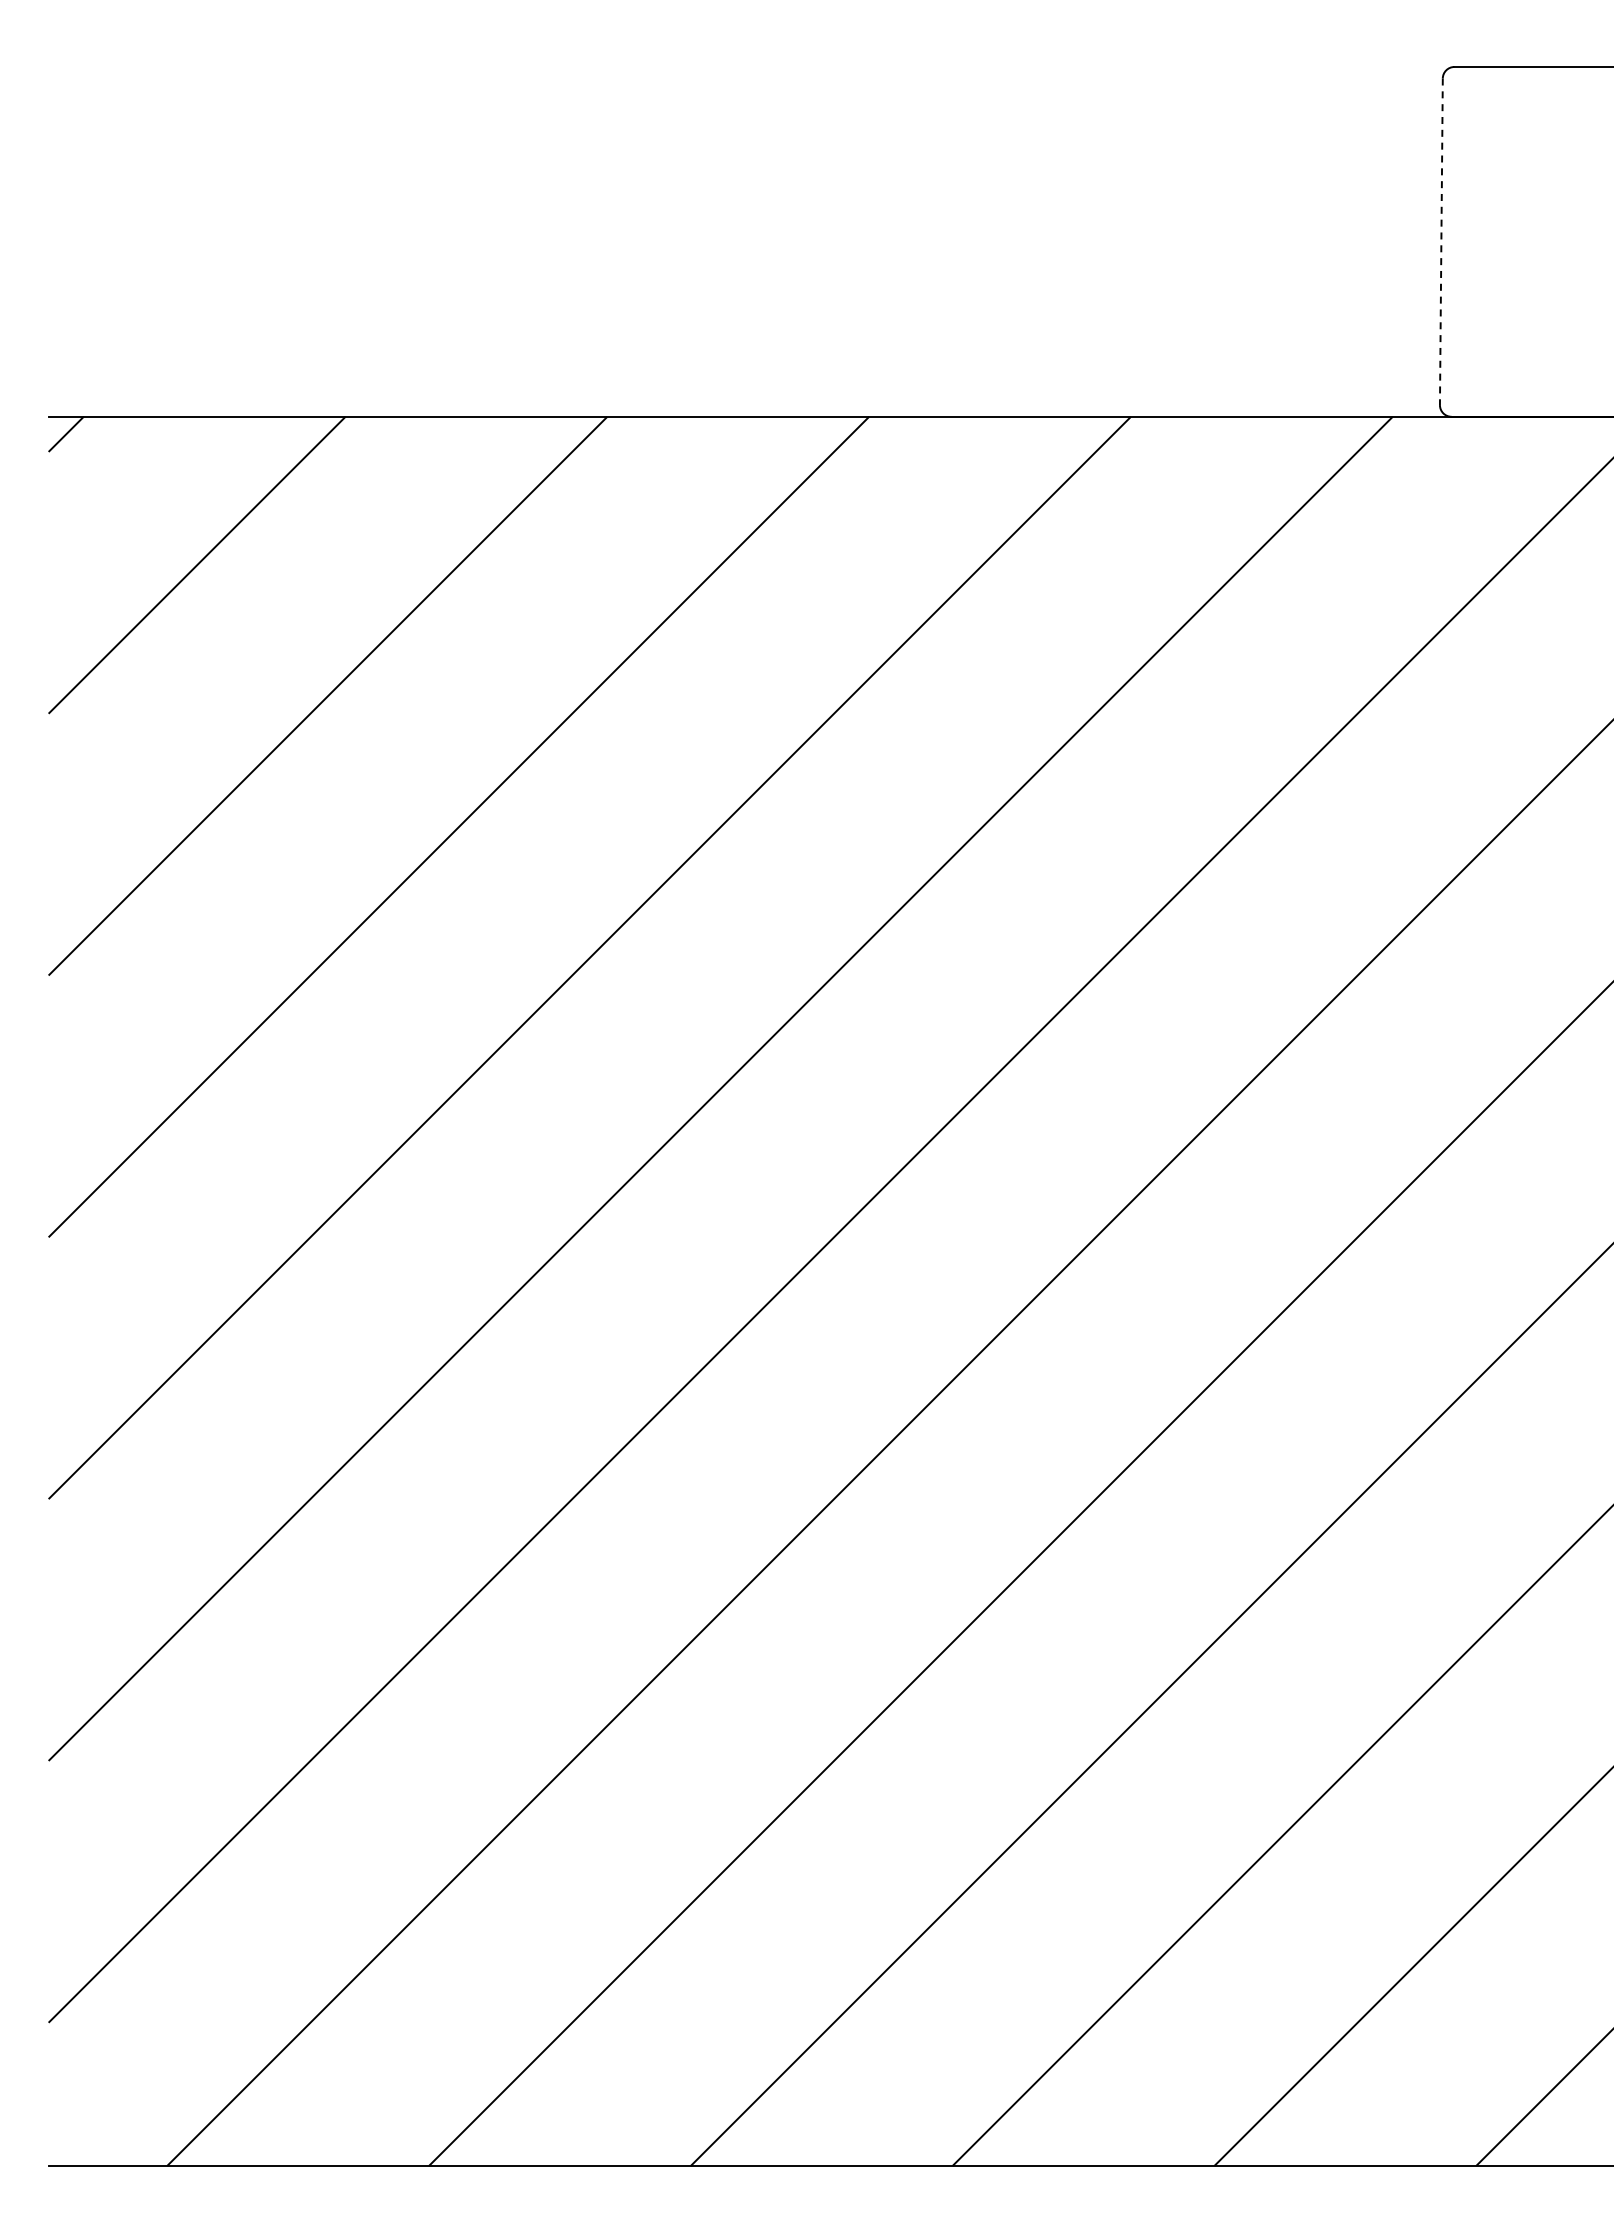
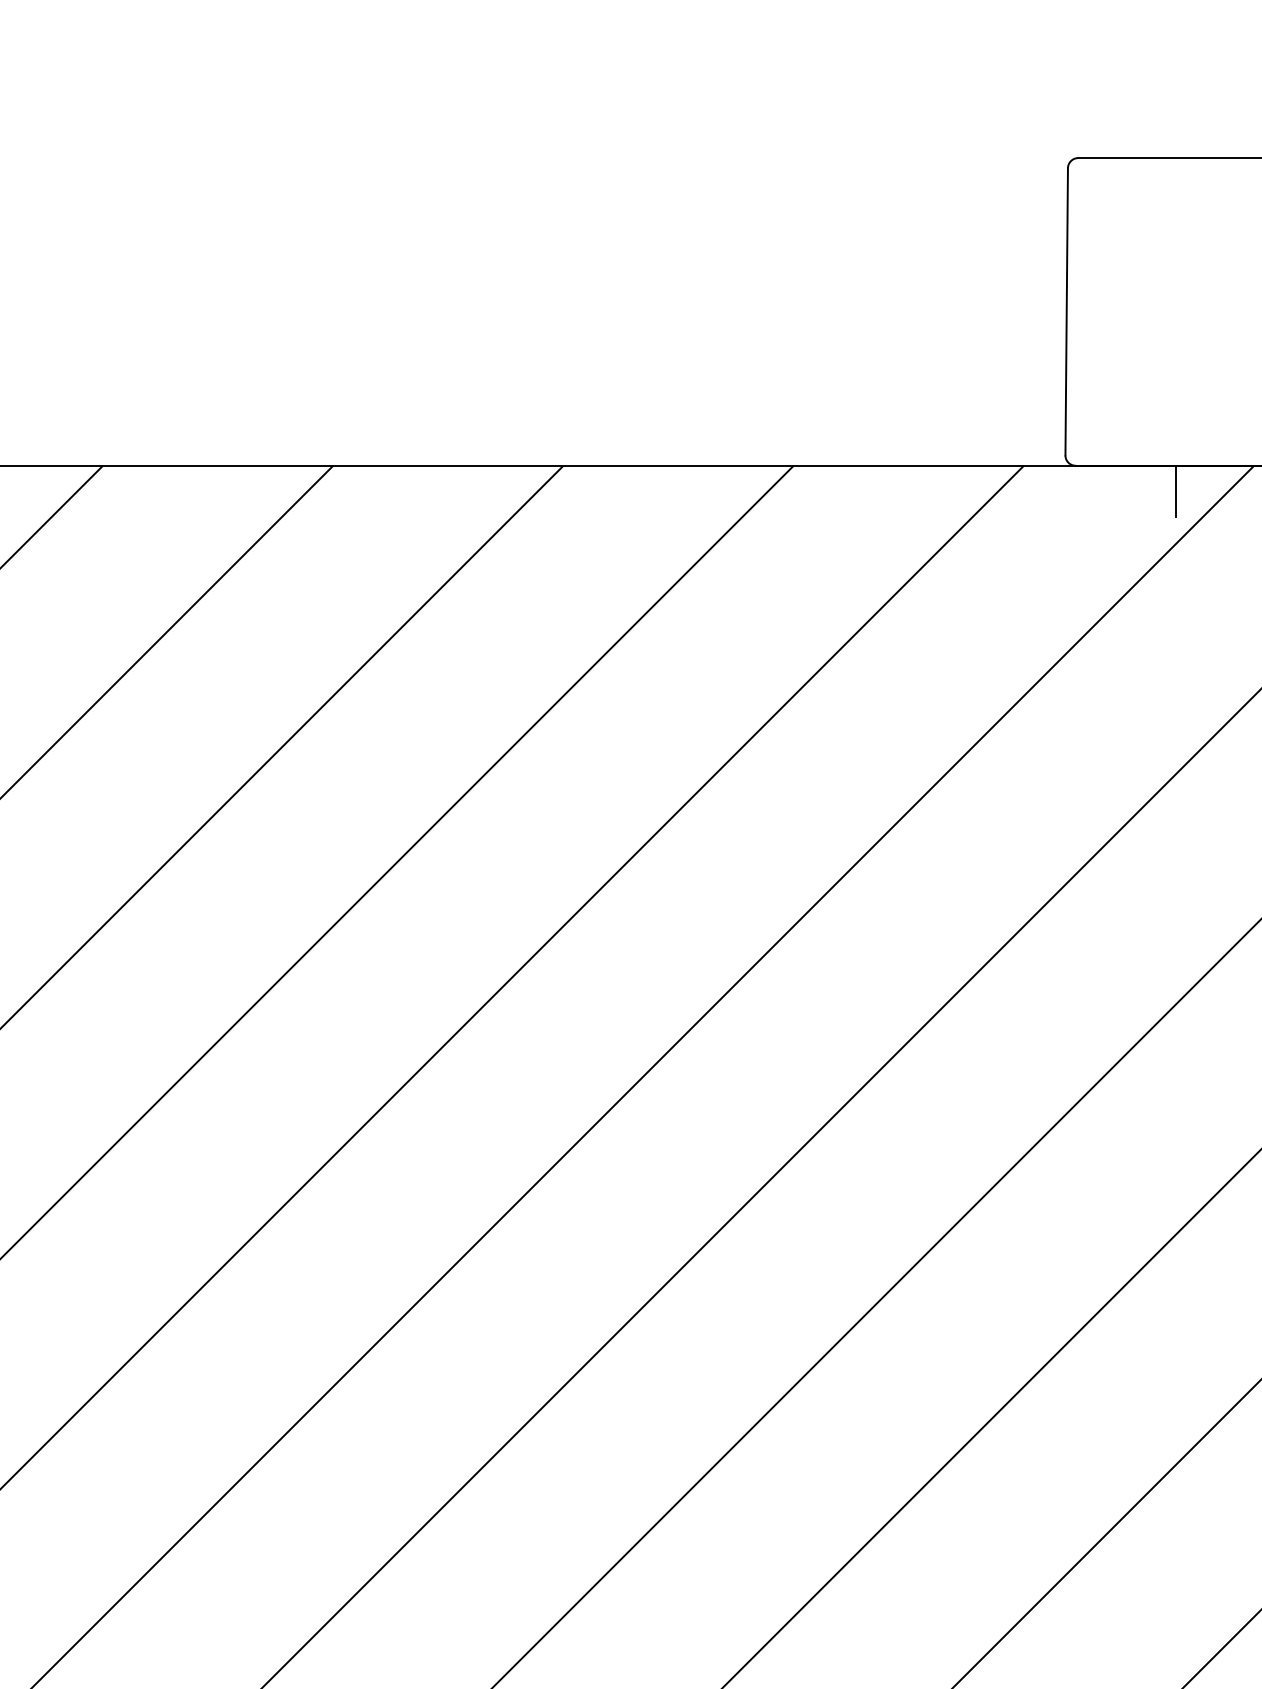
line: (1441, 242) -> (1066, 312), dashed -> solid
line: (1565, 445) -> (1175, 490), added

